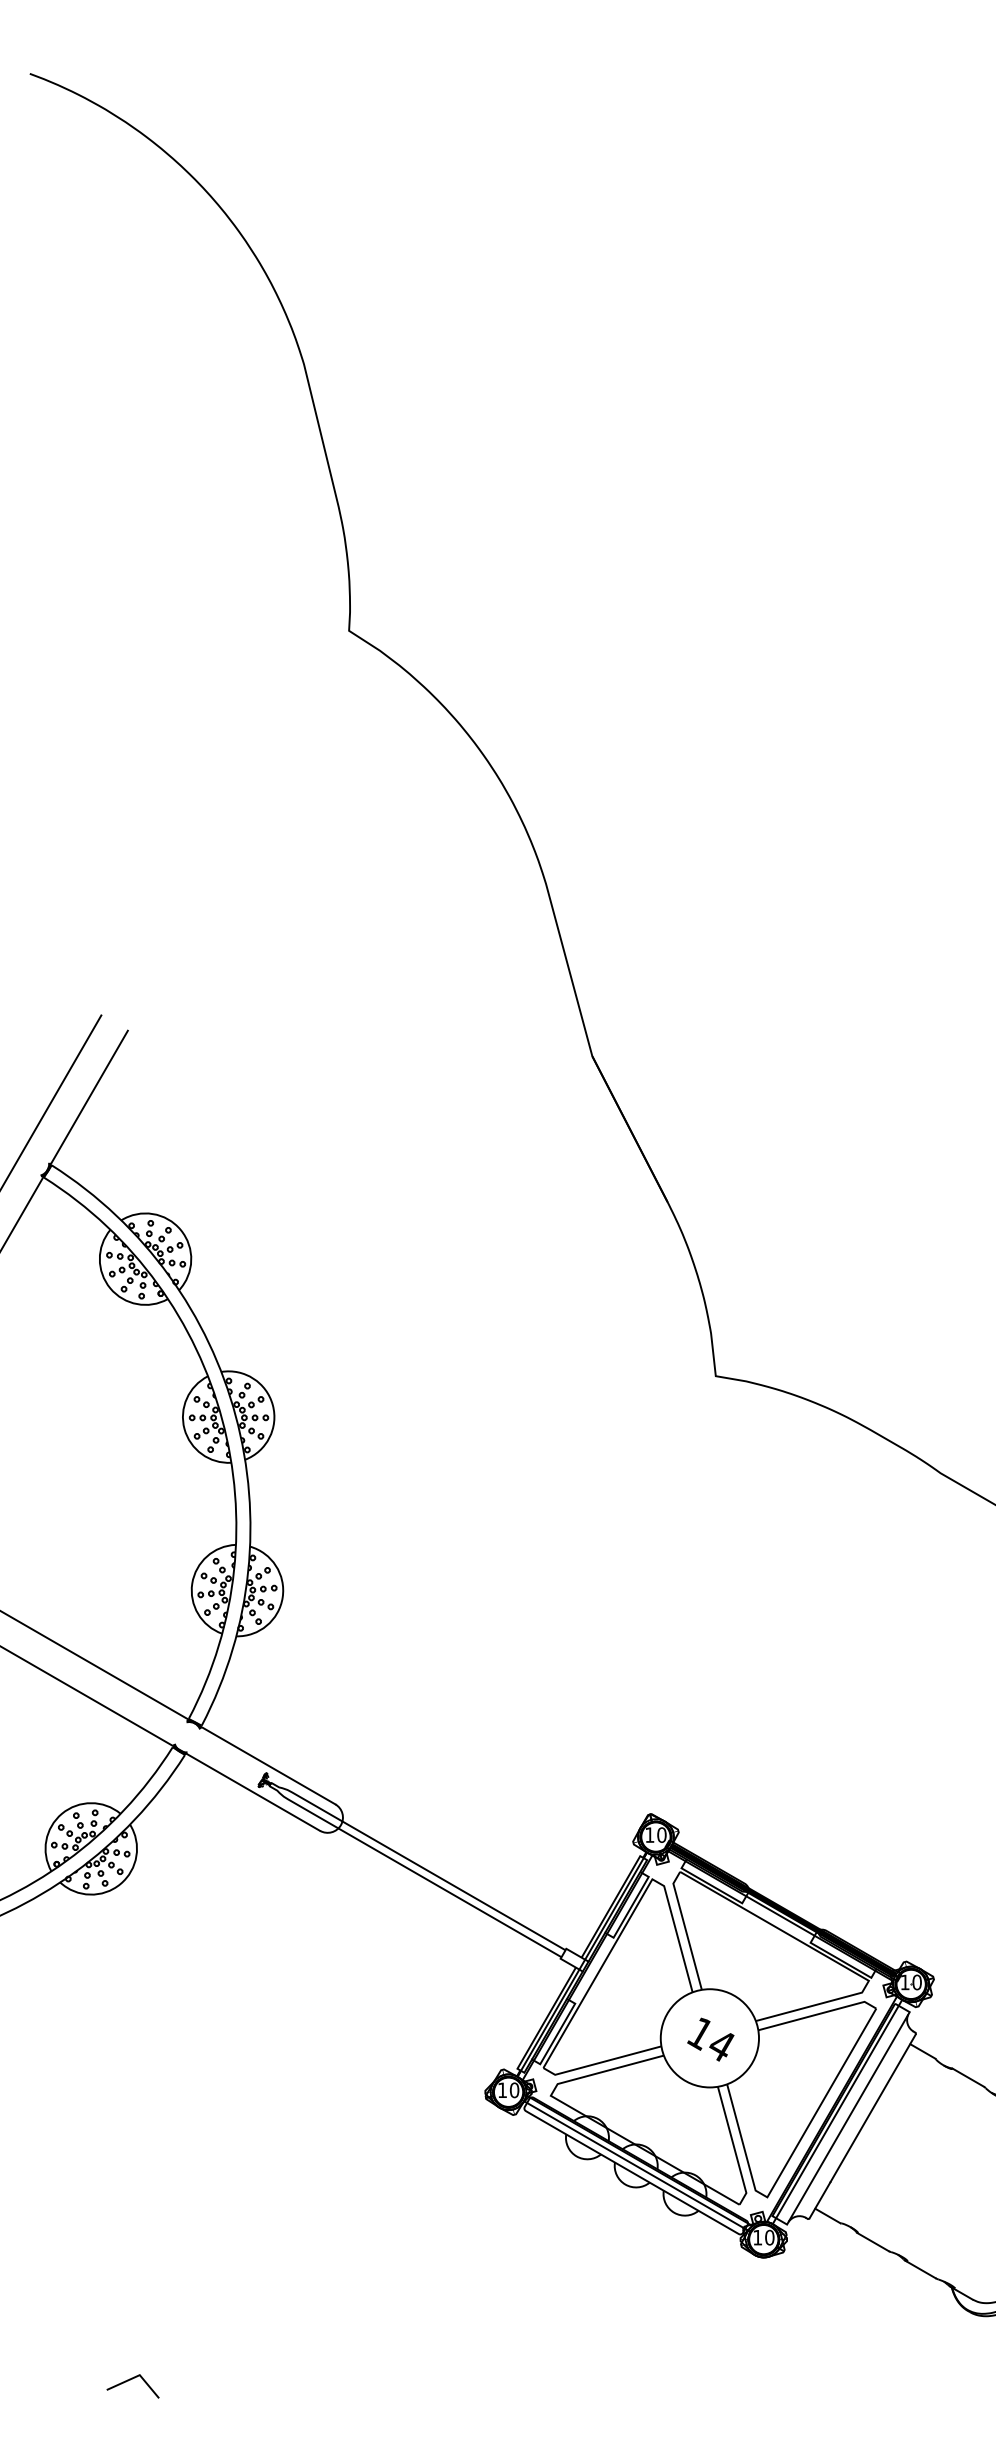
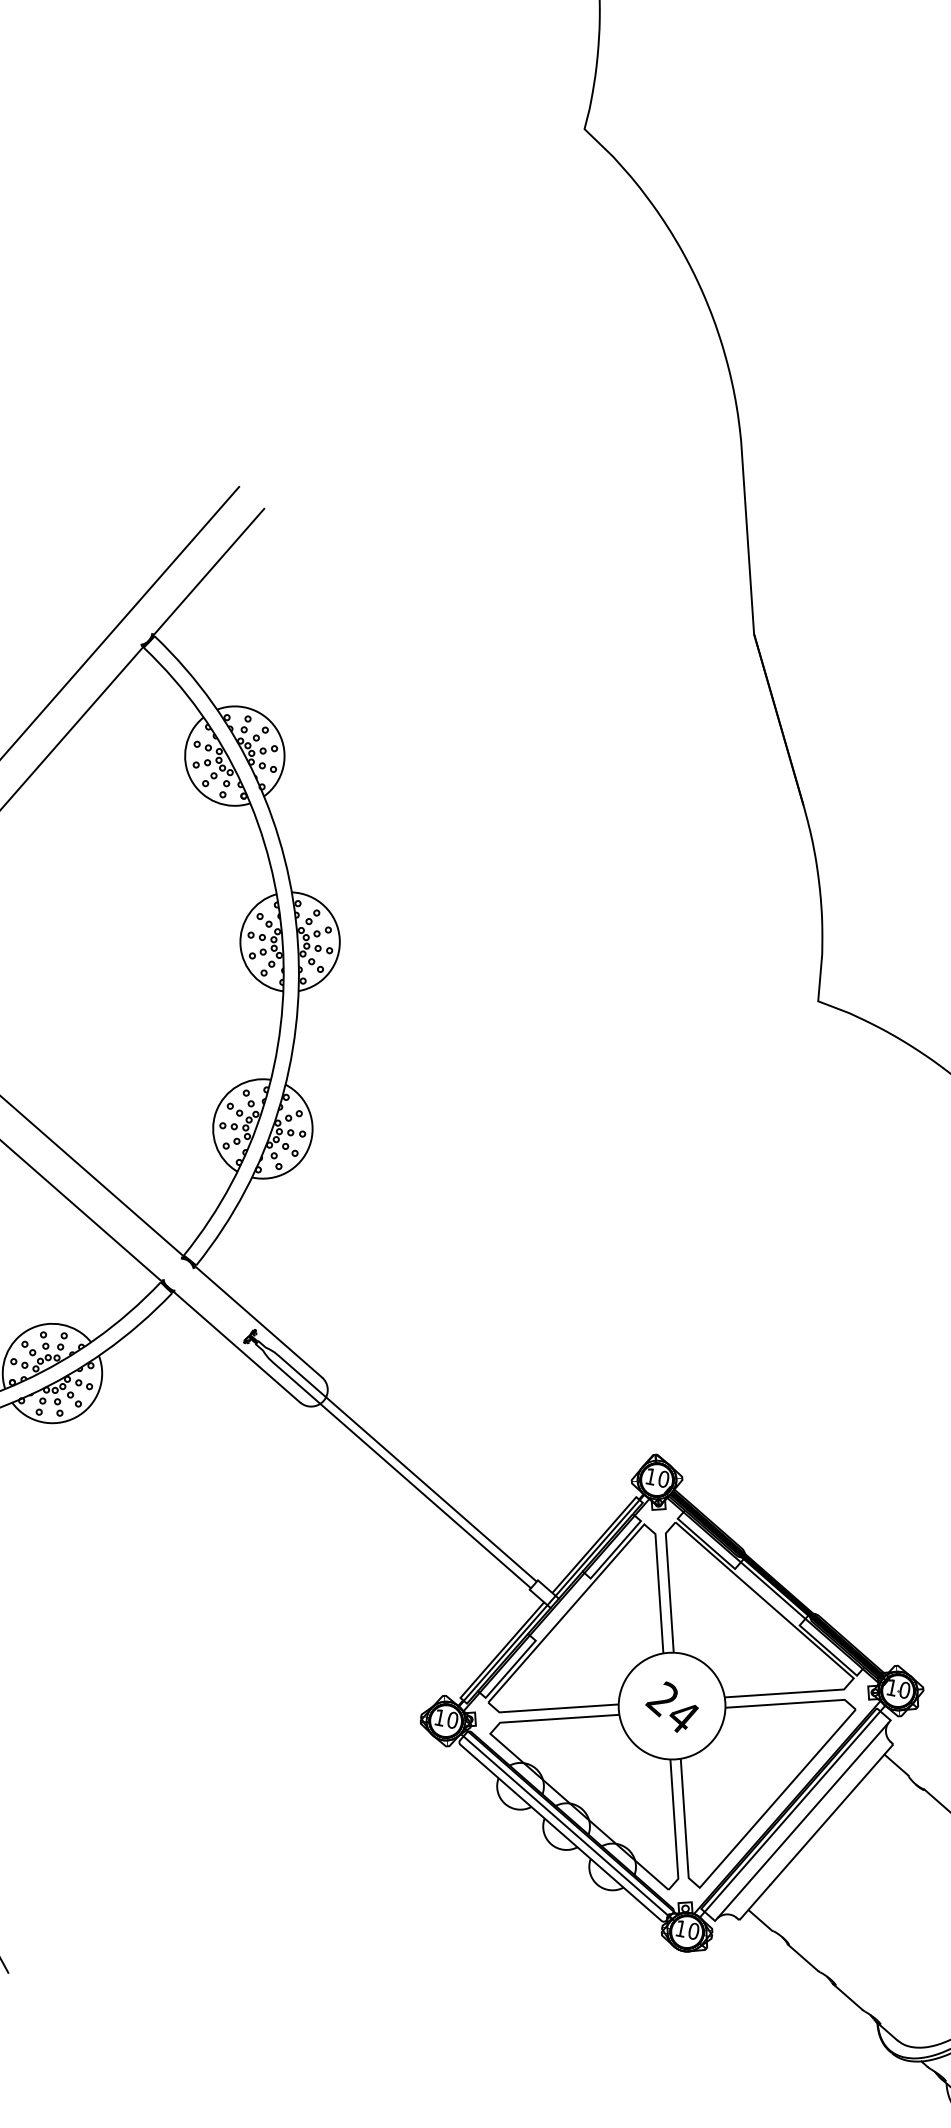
text: (698, 2033) -> (660, 1698), 14 -> 24

